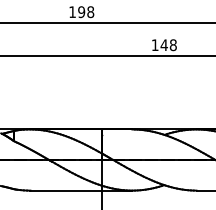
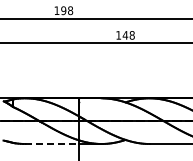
line: (65, 191) -> (51, 144), solid -> dashed

